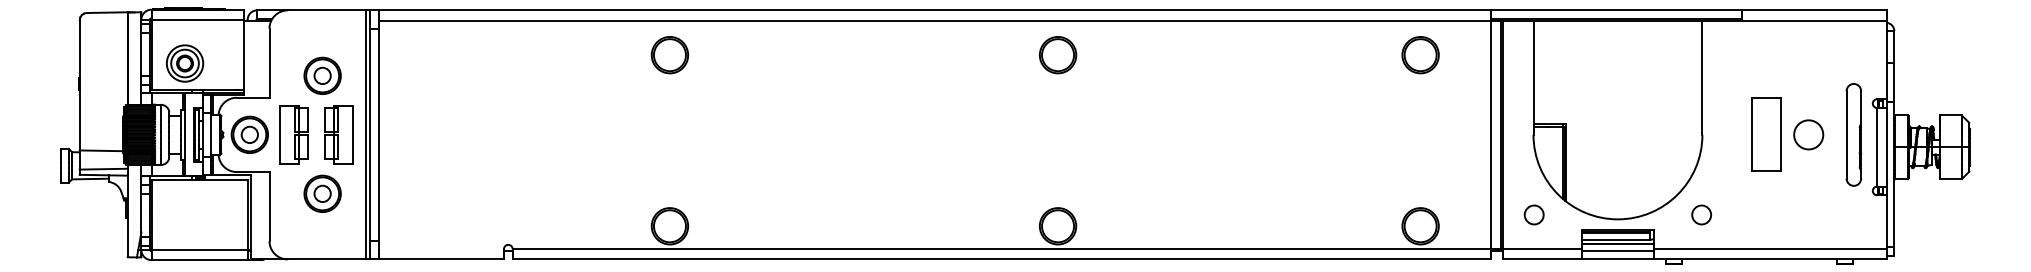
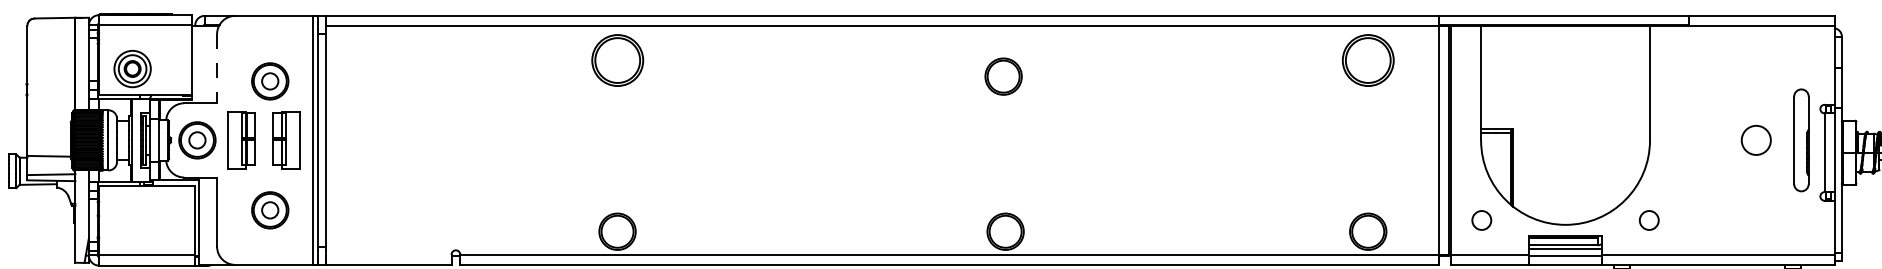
part: (669, 55) -> (617, 60), size x1.4
part: (1058, 55) -> (1004, 76), moved
part: (1420, 55) -> (1368, 60), size x1.4
line: (269, 63) -> (217, 68), solid -> dashed
part: (1766, 134) -> (1714, 139), removed
part: (322, 193) -> (270, 209), moved

